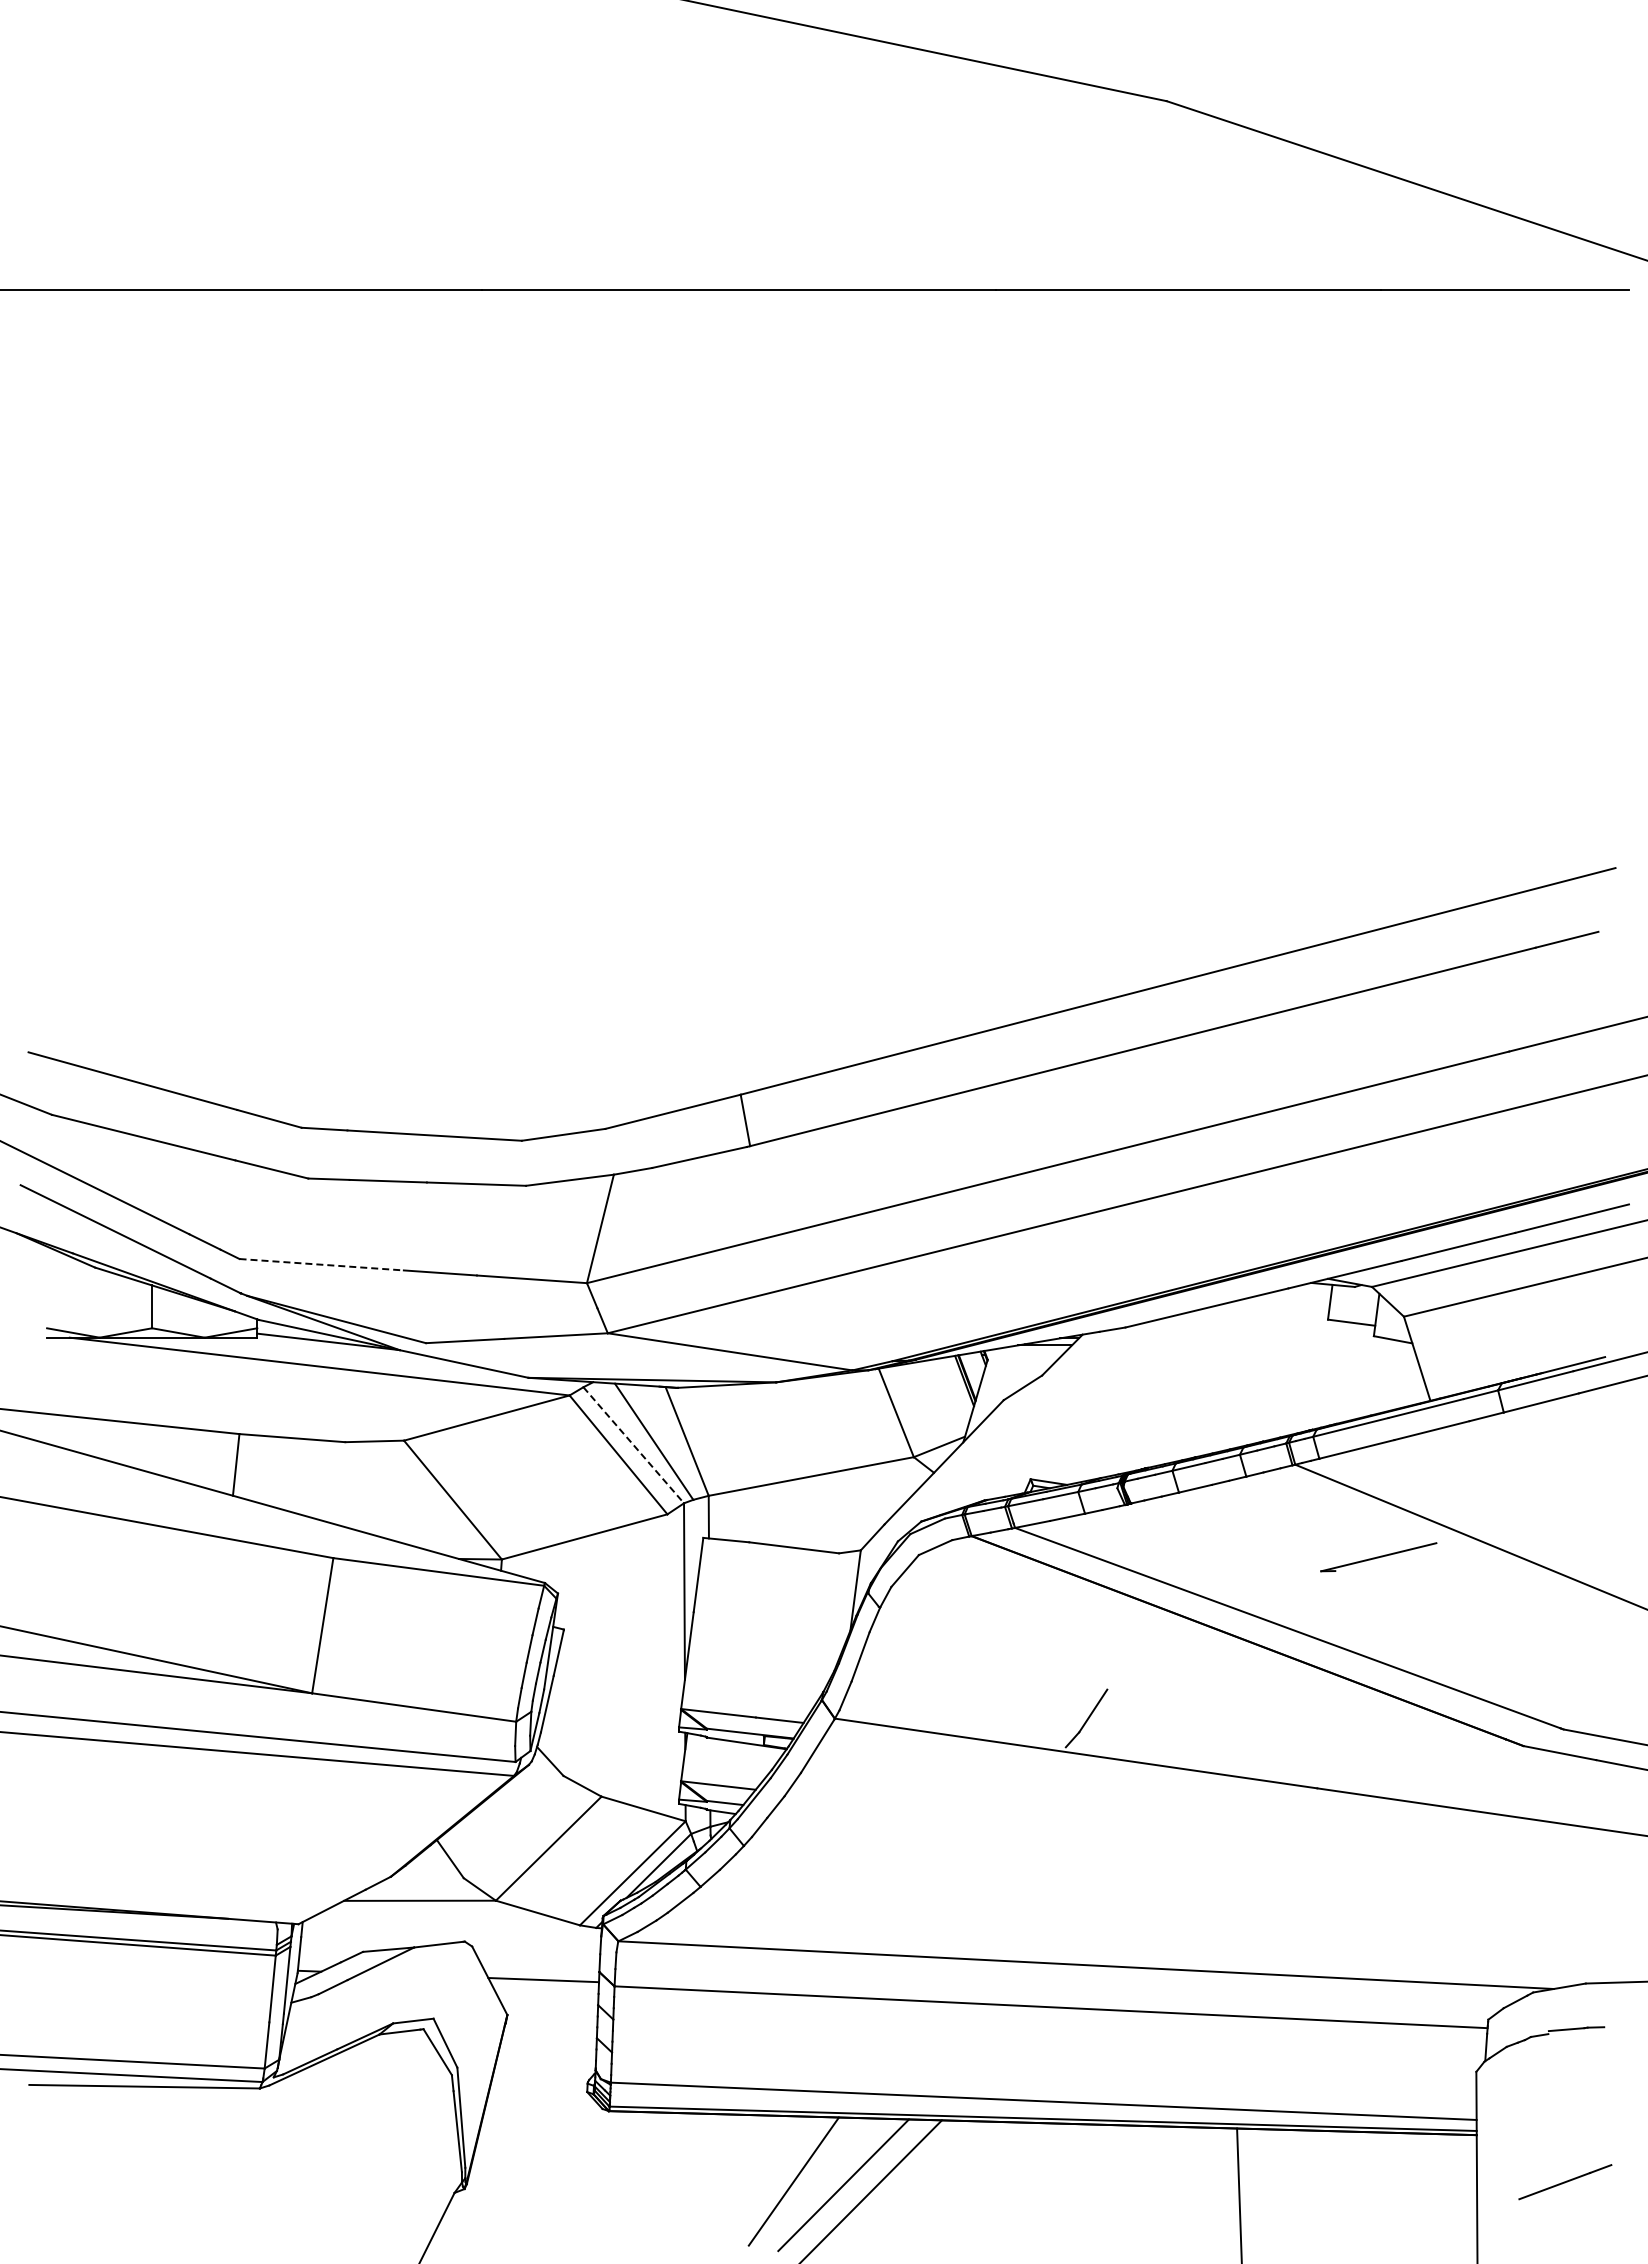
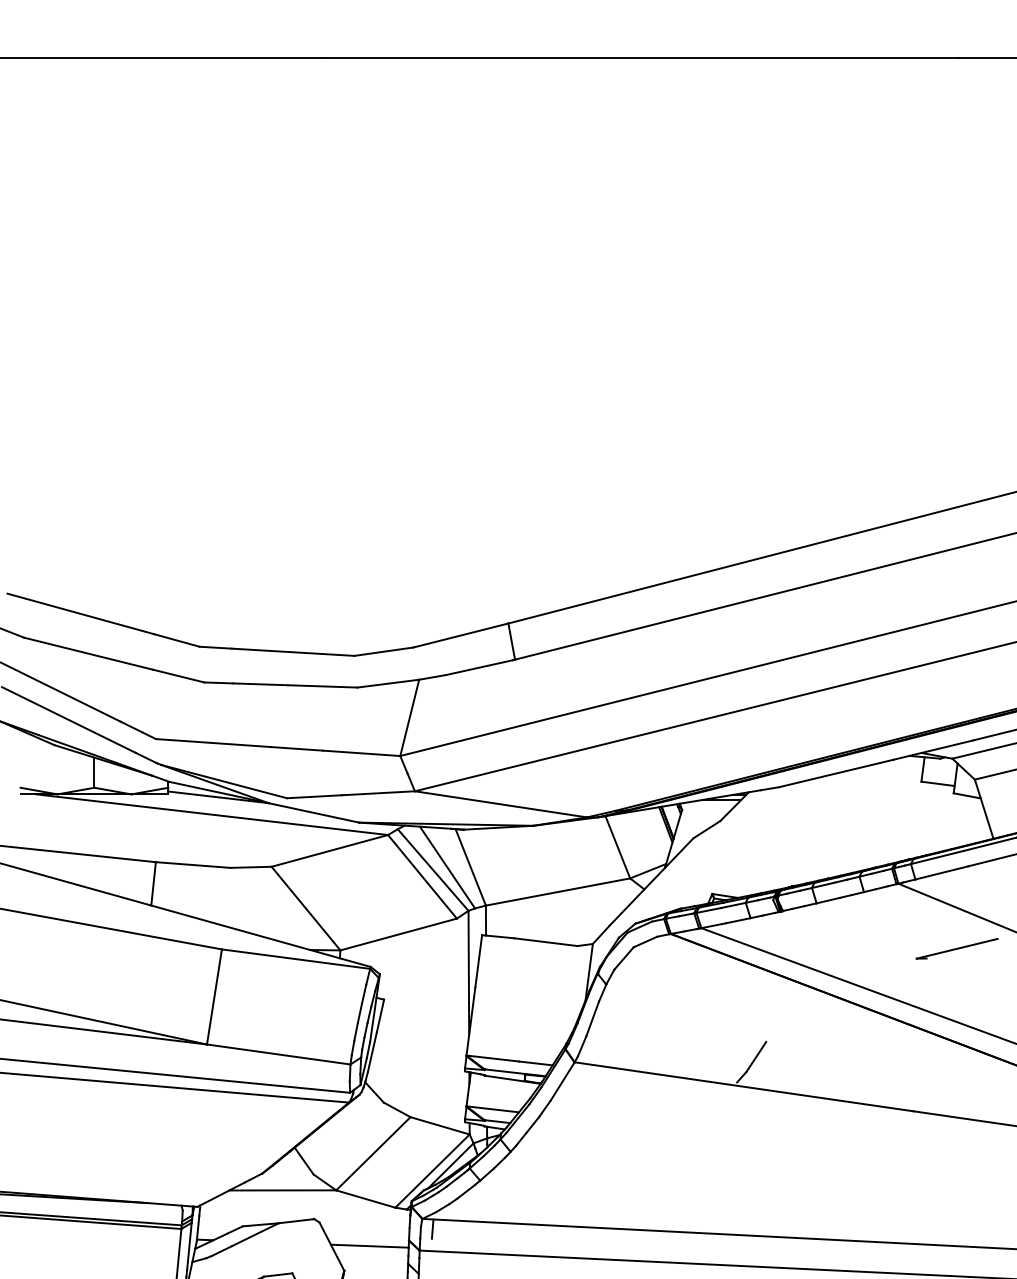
line: (322, 1264) -> (214, 742), dashed -> solid
line: (633, 1445) -> (433, 870), dashed -> solid
line: (632, 1955) -> (432, 1228), added

